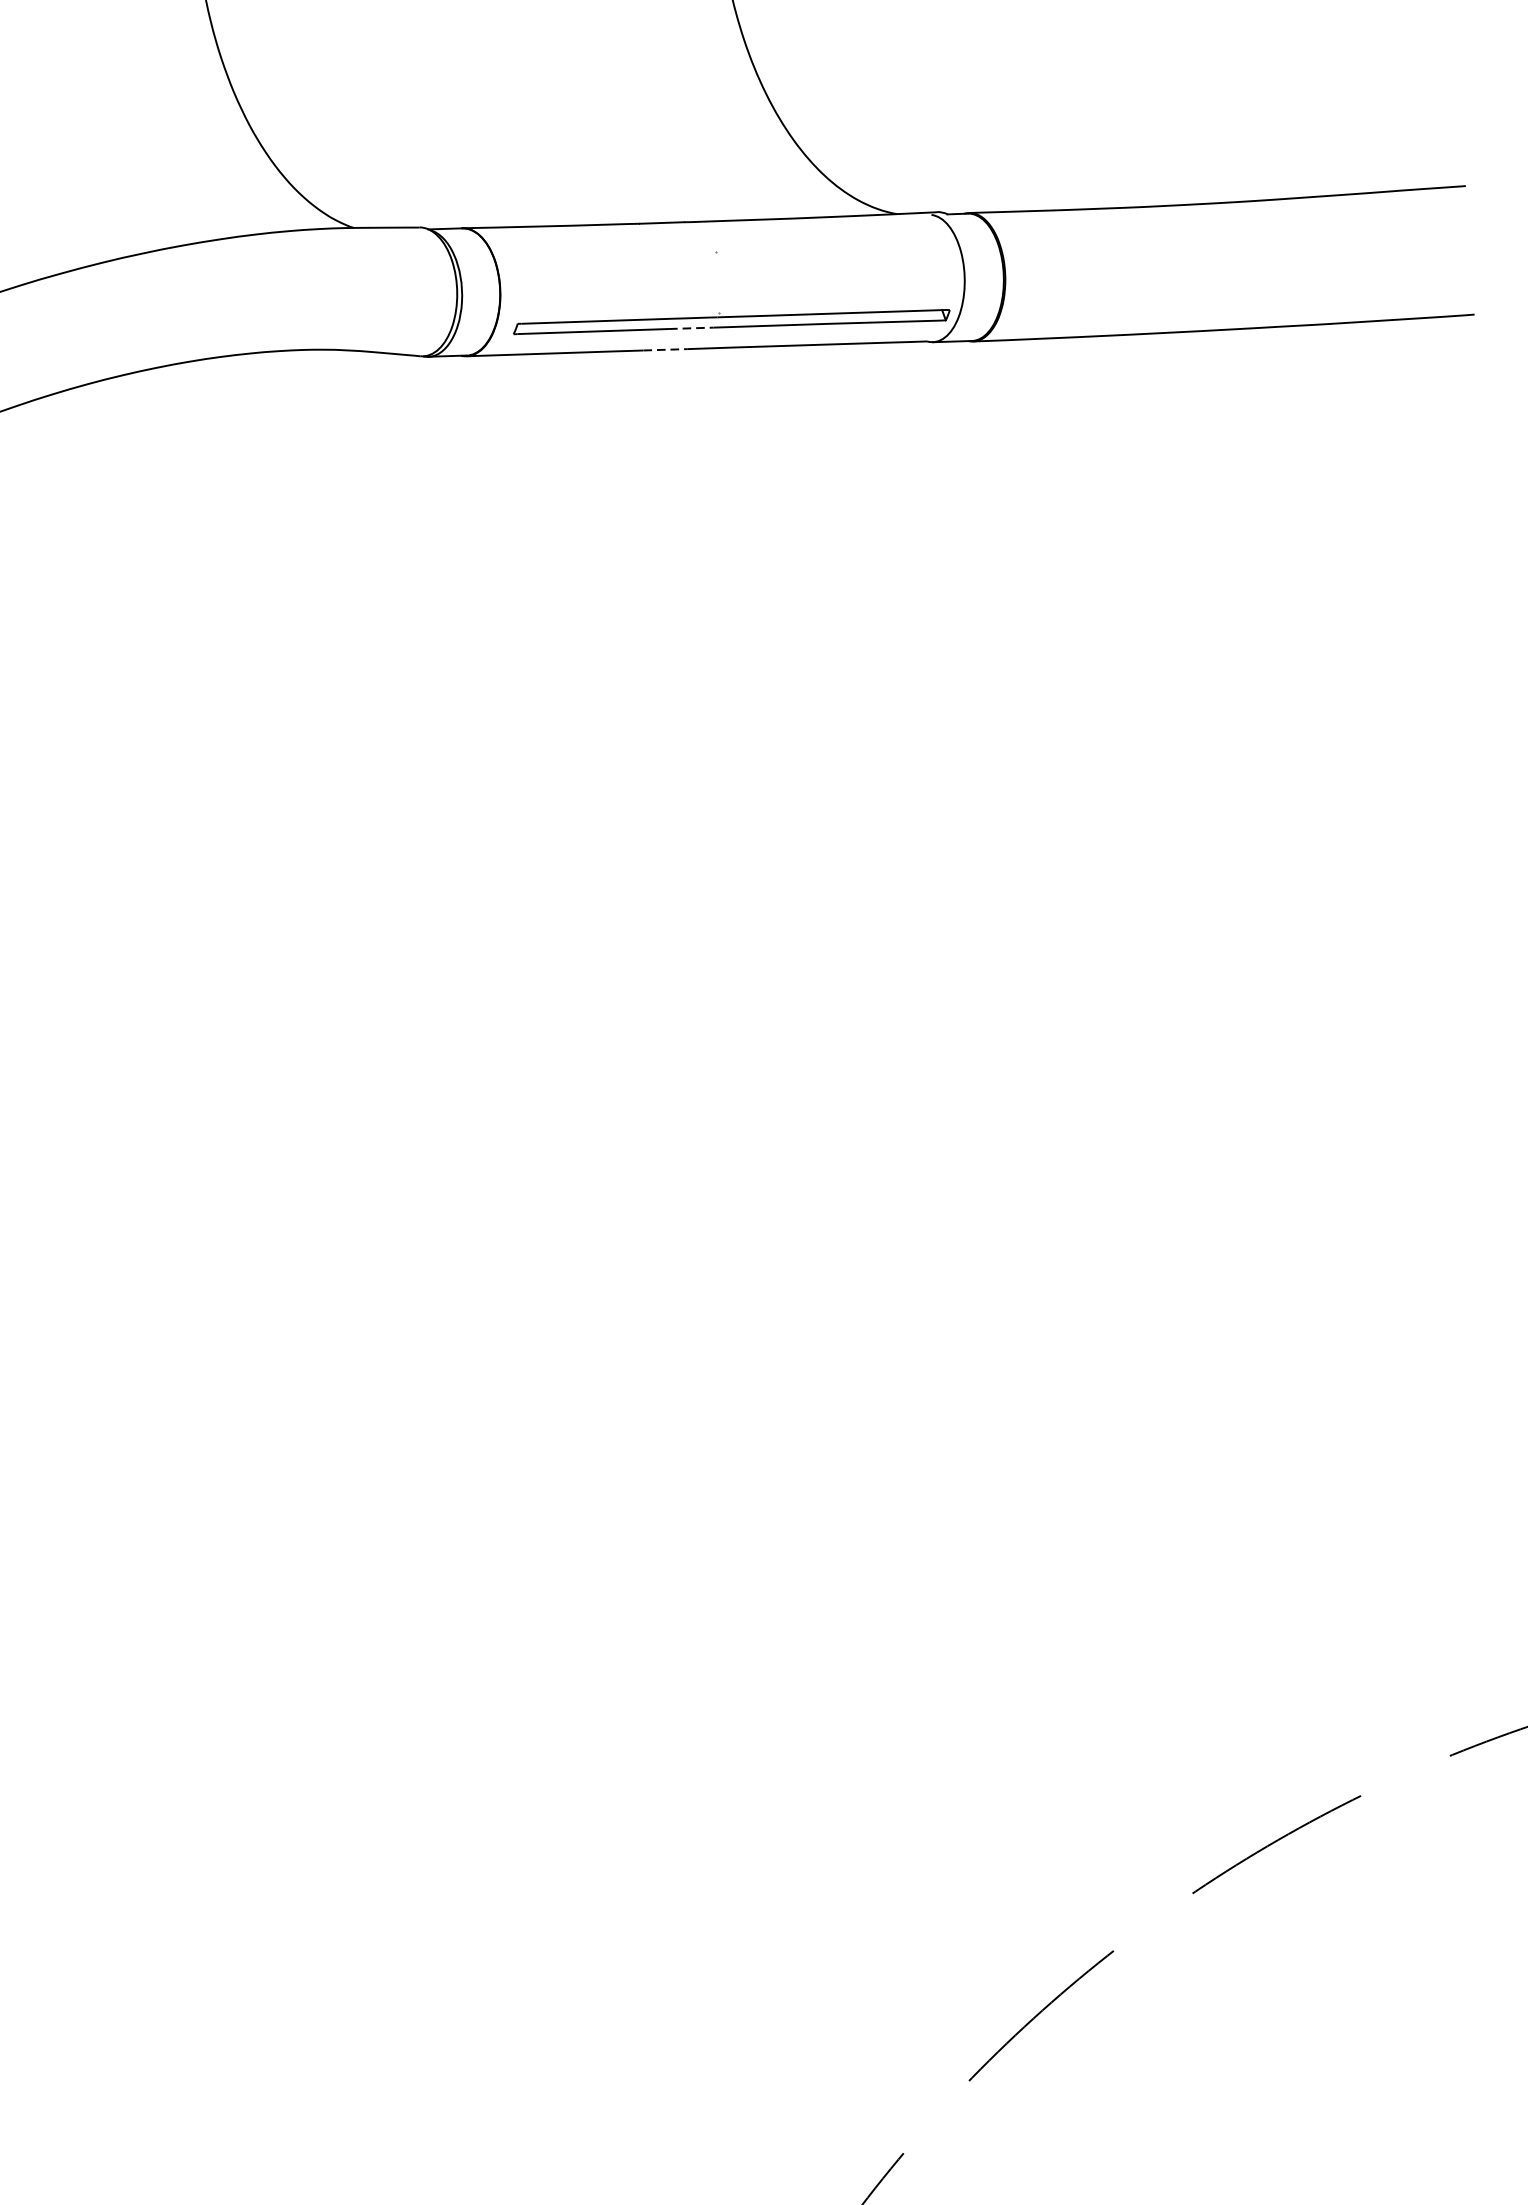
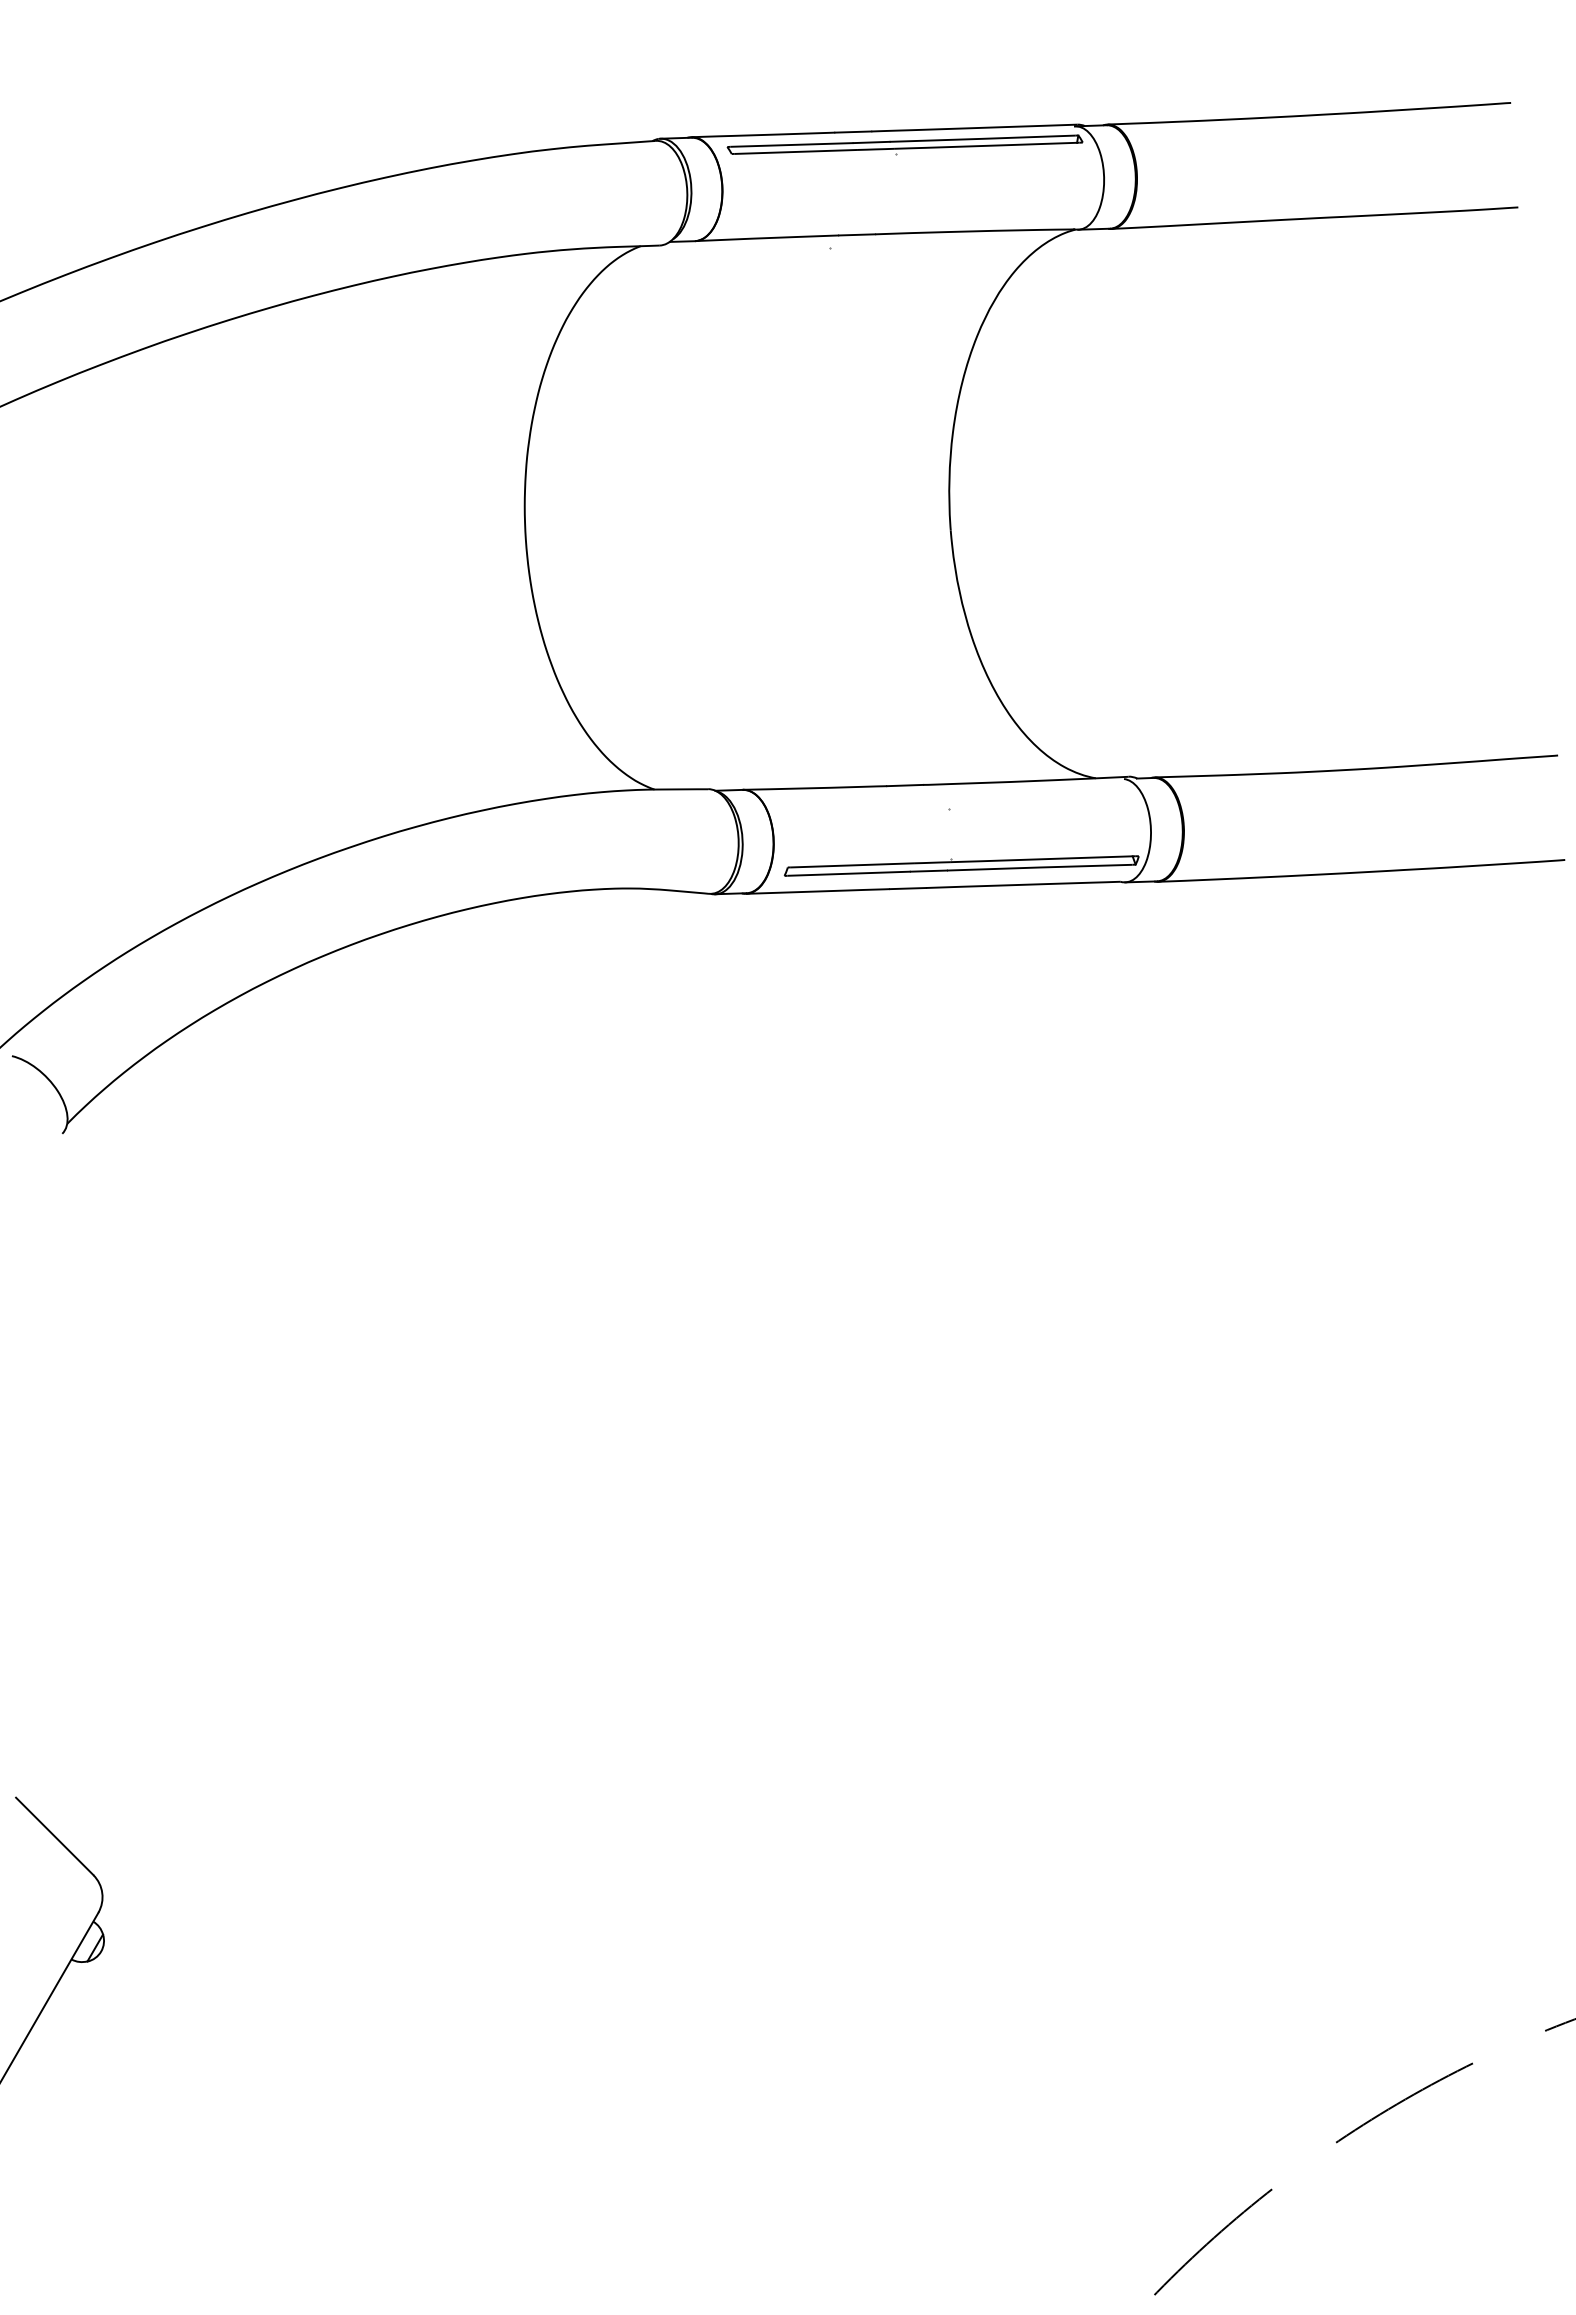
line: (692, 328) -> (929, 871), dashed -> solid
line: (666, 349) -> (908, 888), dashed -> solid

